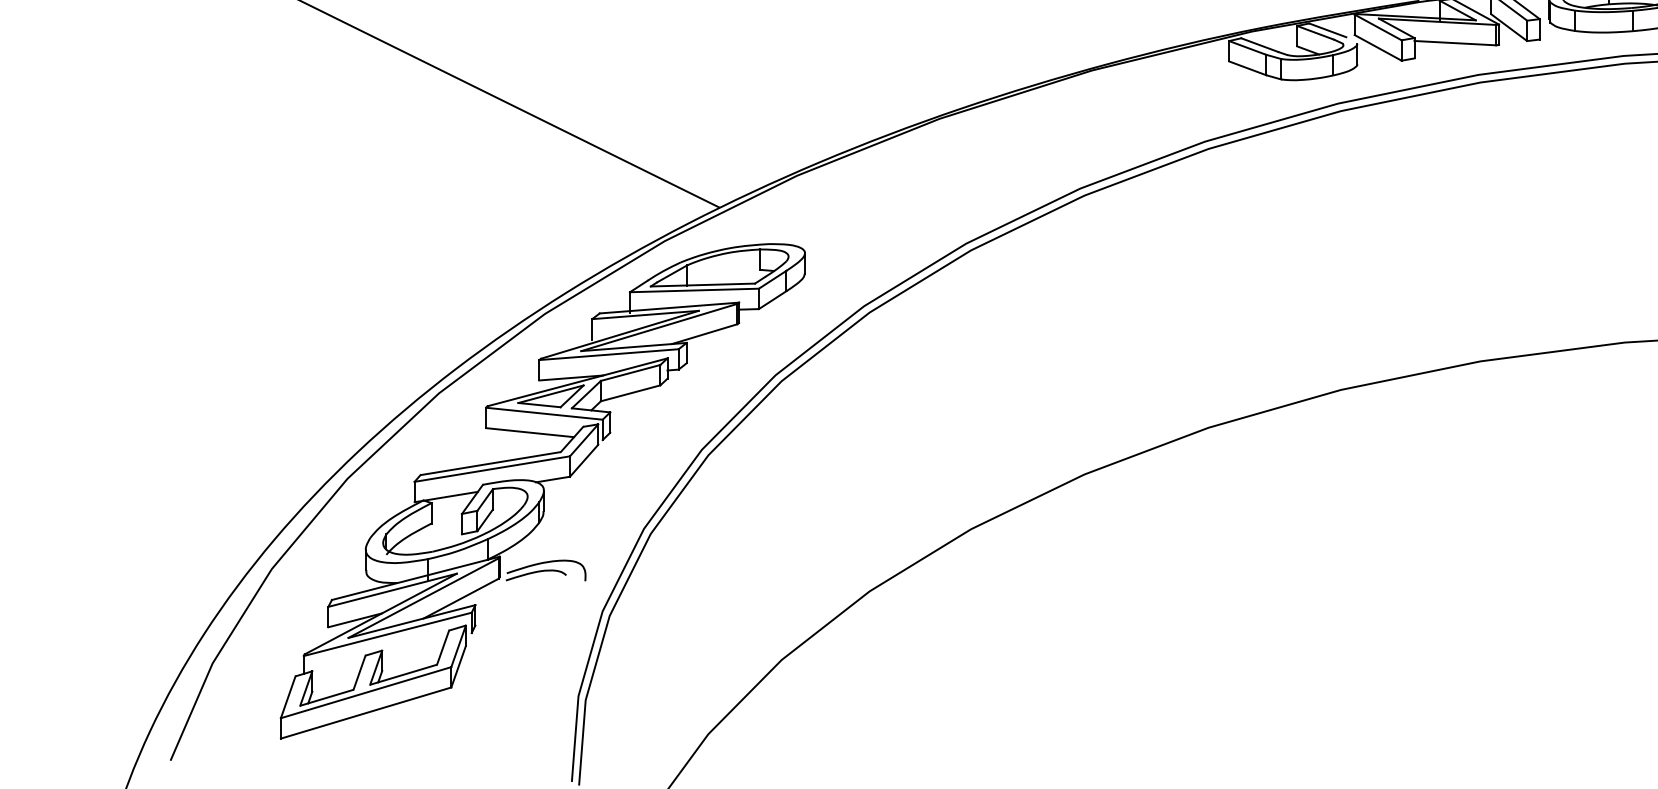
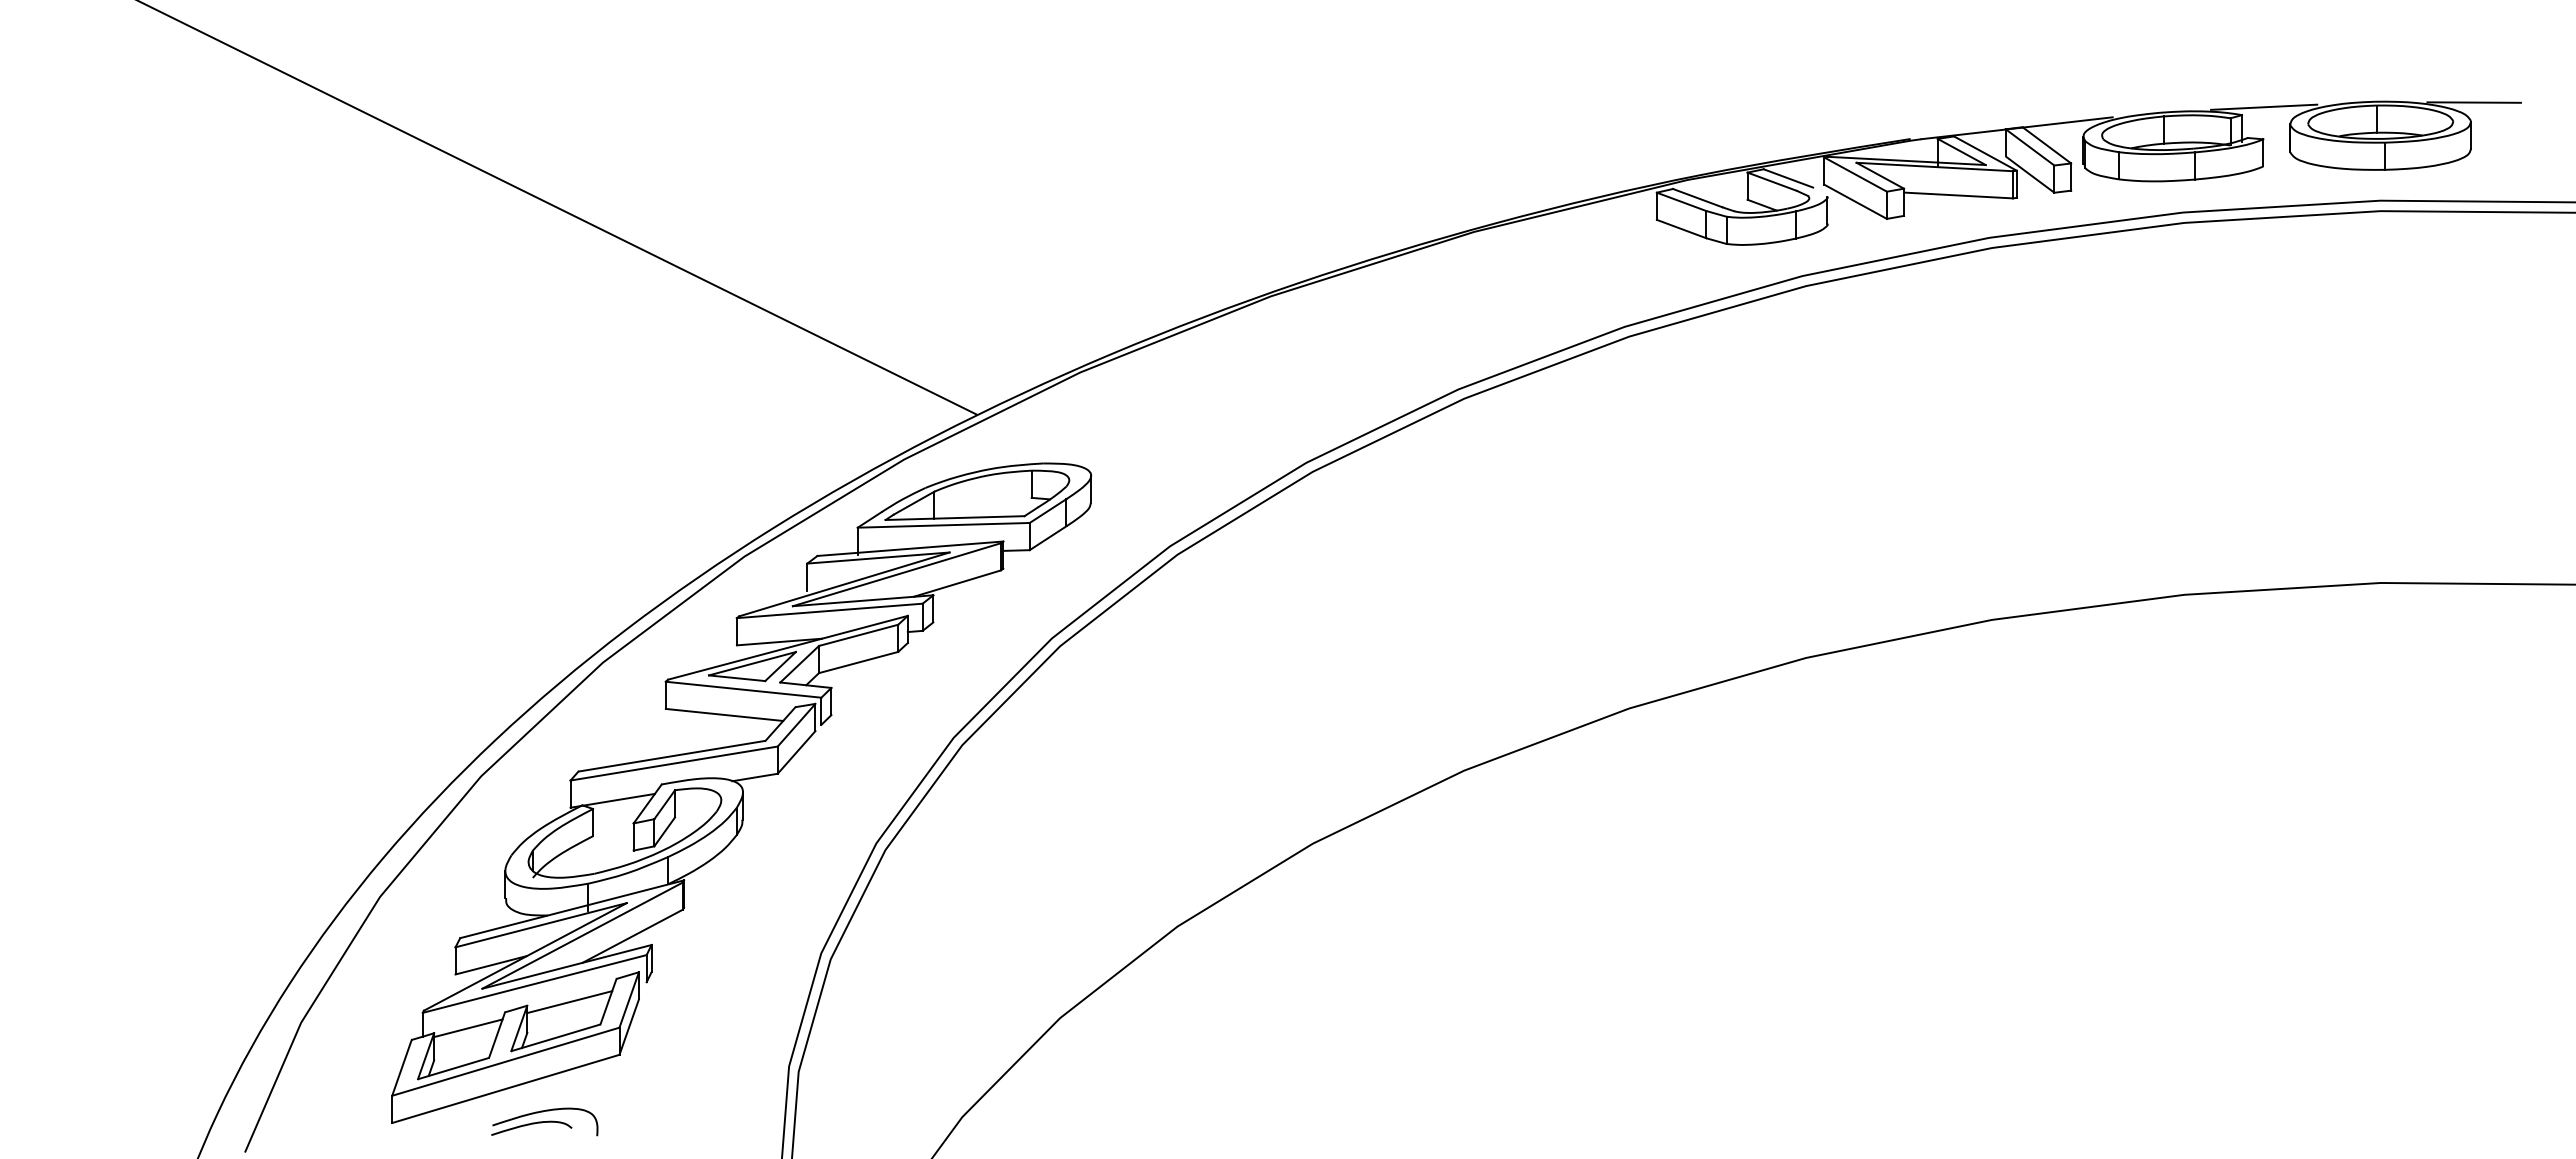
part: (545, 570) -> (544, 1121), moved
line: (413, 648) -> (569, 1002), added
line: (338, 667) -> (468, 1028), added

